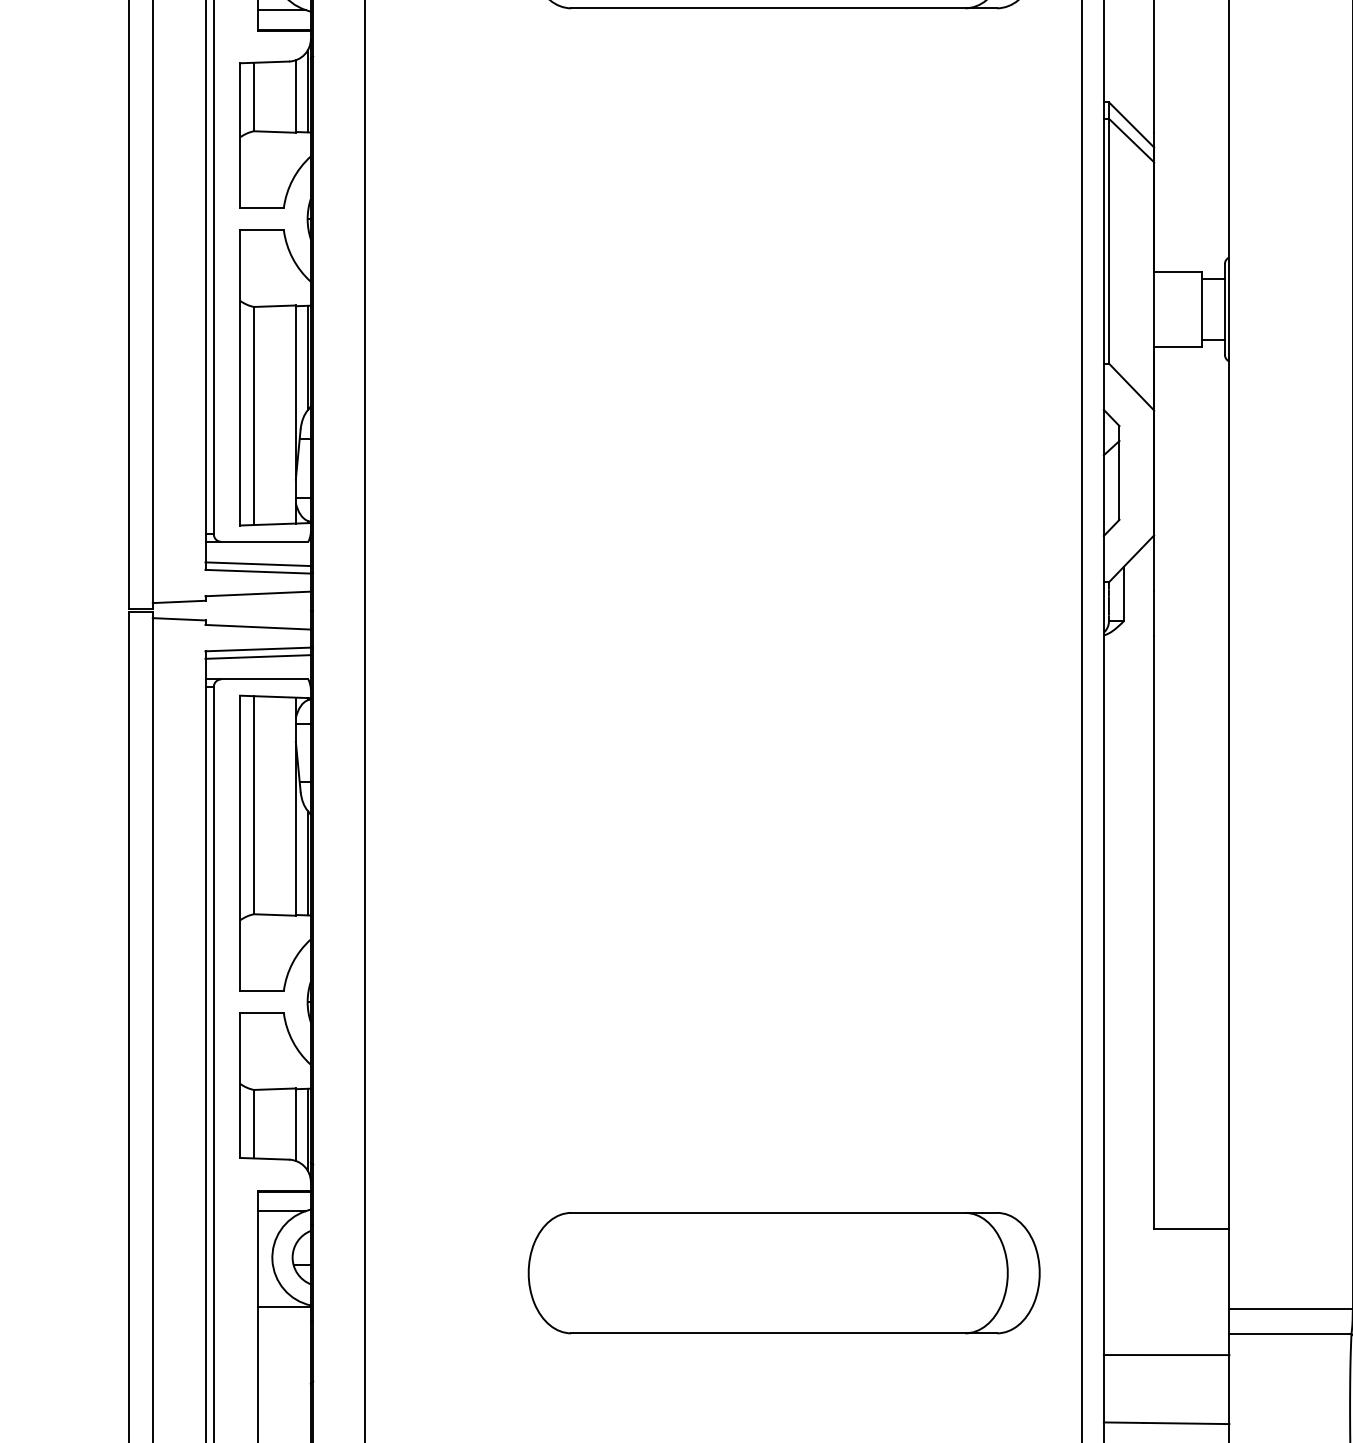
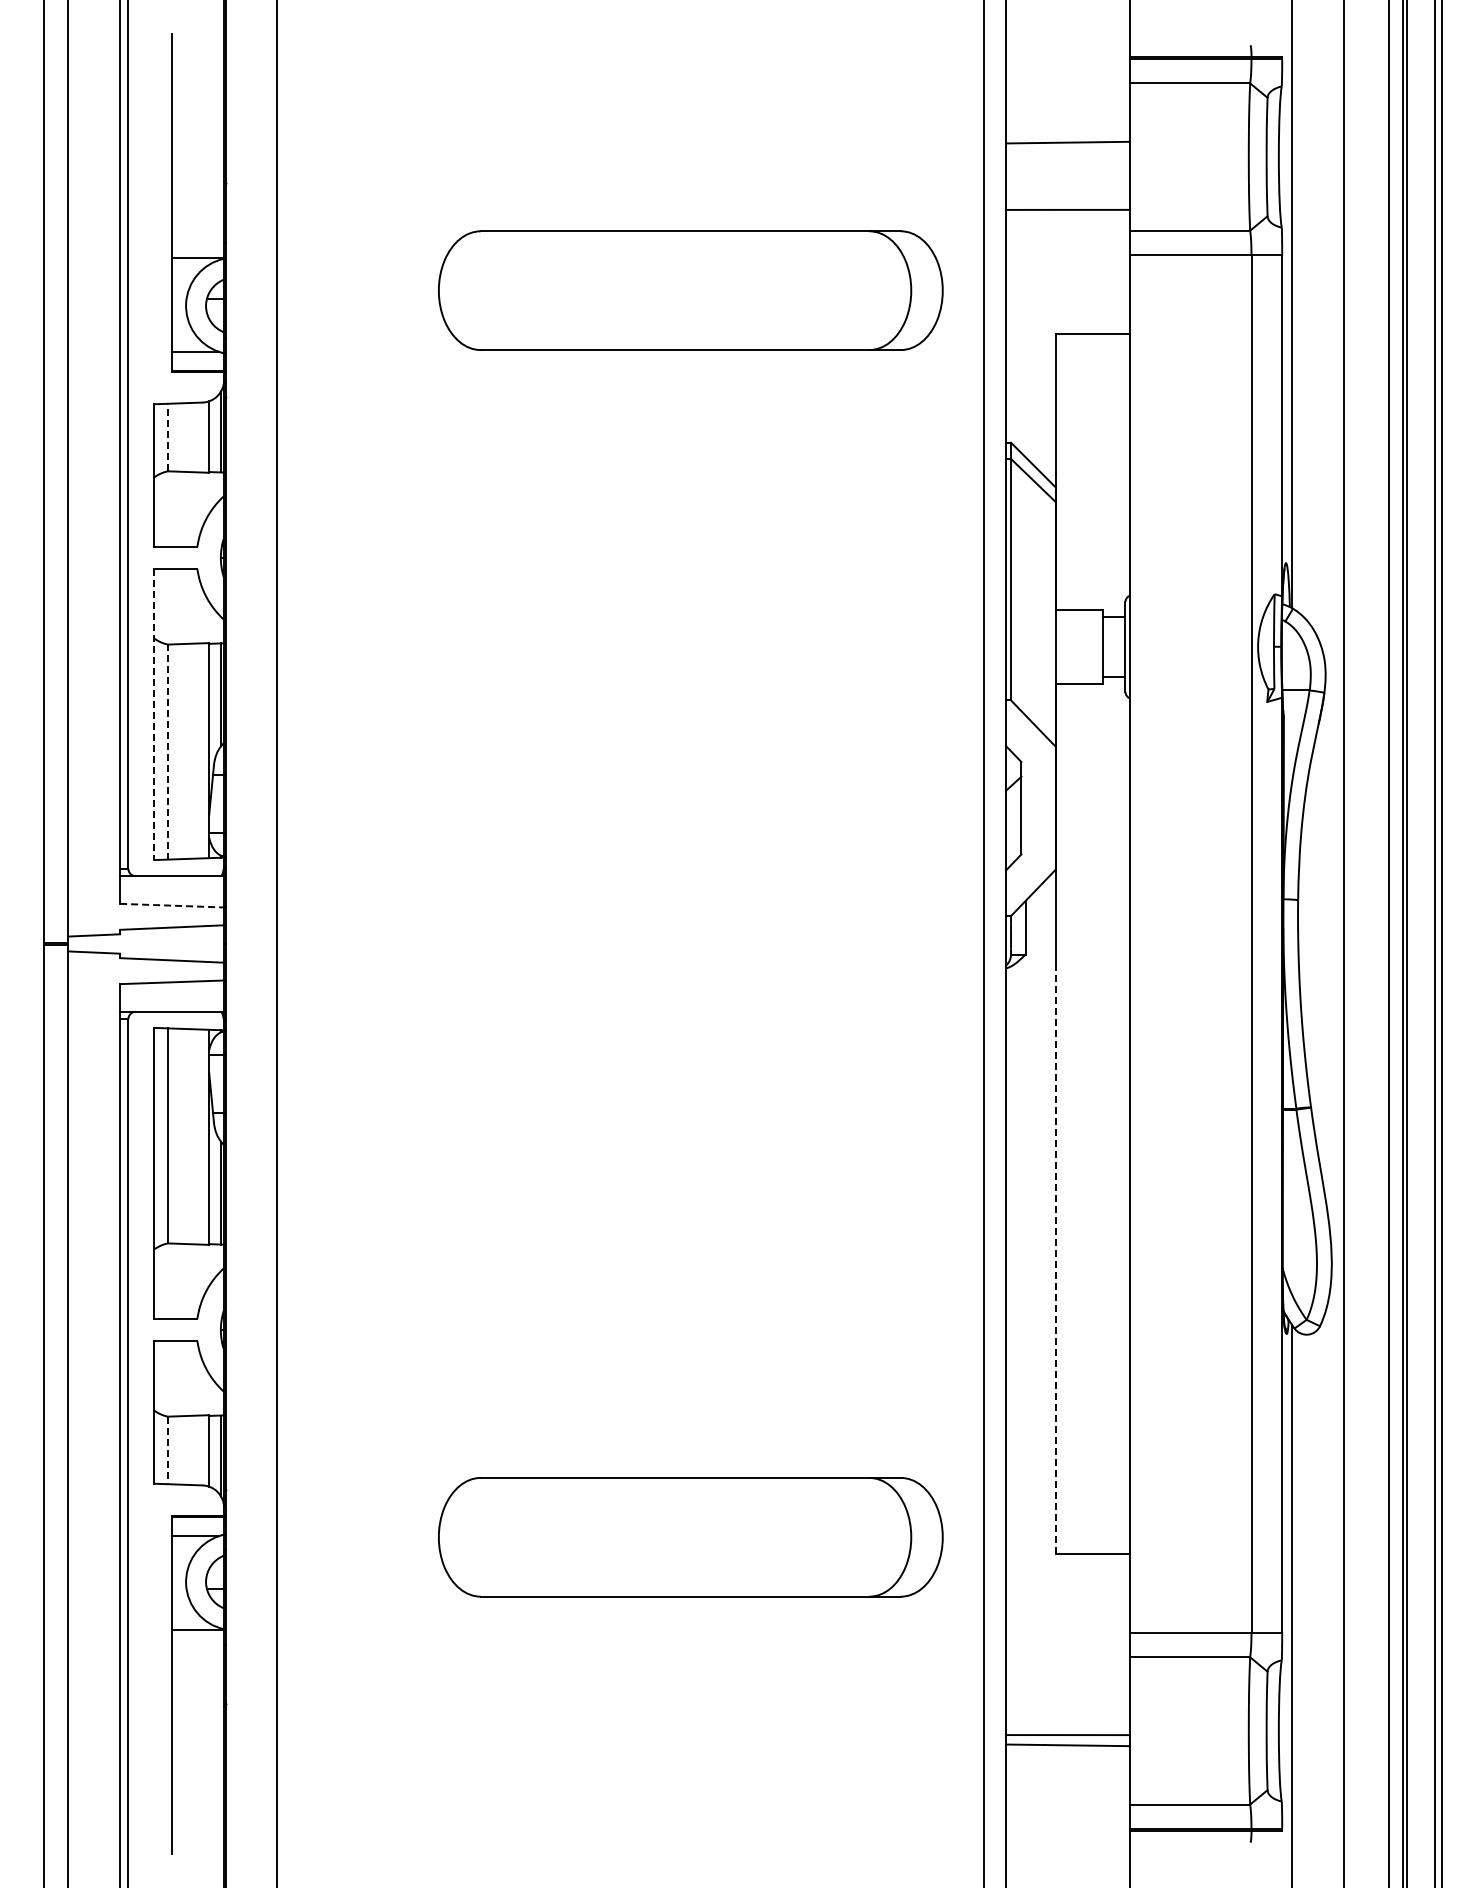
line: (254, 96) -> (168, 437), solid -> dashed
line: (240, 377) -> (154, 714), solid -> dashed
line: (254, 416) -> (168, 752), solid -> dashed
line: (258, 564) -> (172, 898), removed
line: (258, 571) -> (172, 905), solid -> dashed
line: (258, 656) -> (172, 989), removed
line: (1154, 931) -> (1055, 1260), solid -> dashed
line: (254, 1124) -> (168, 1450), solid -> dashed
part: (783, 1273) -> (690, 1537), moved
line: (1166, 1355) -> (1067, 1735), moved

